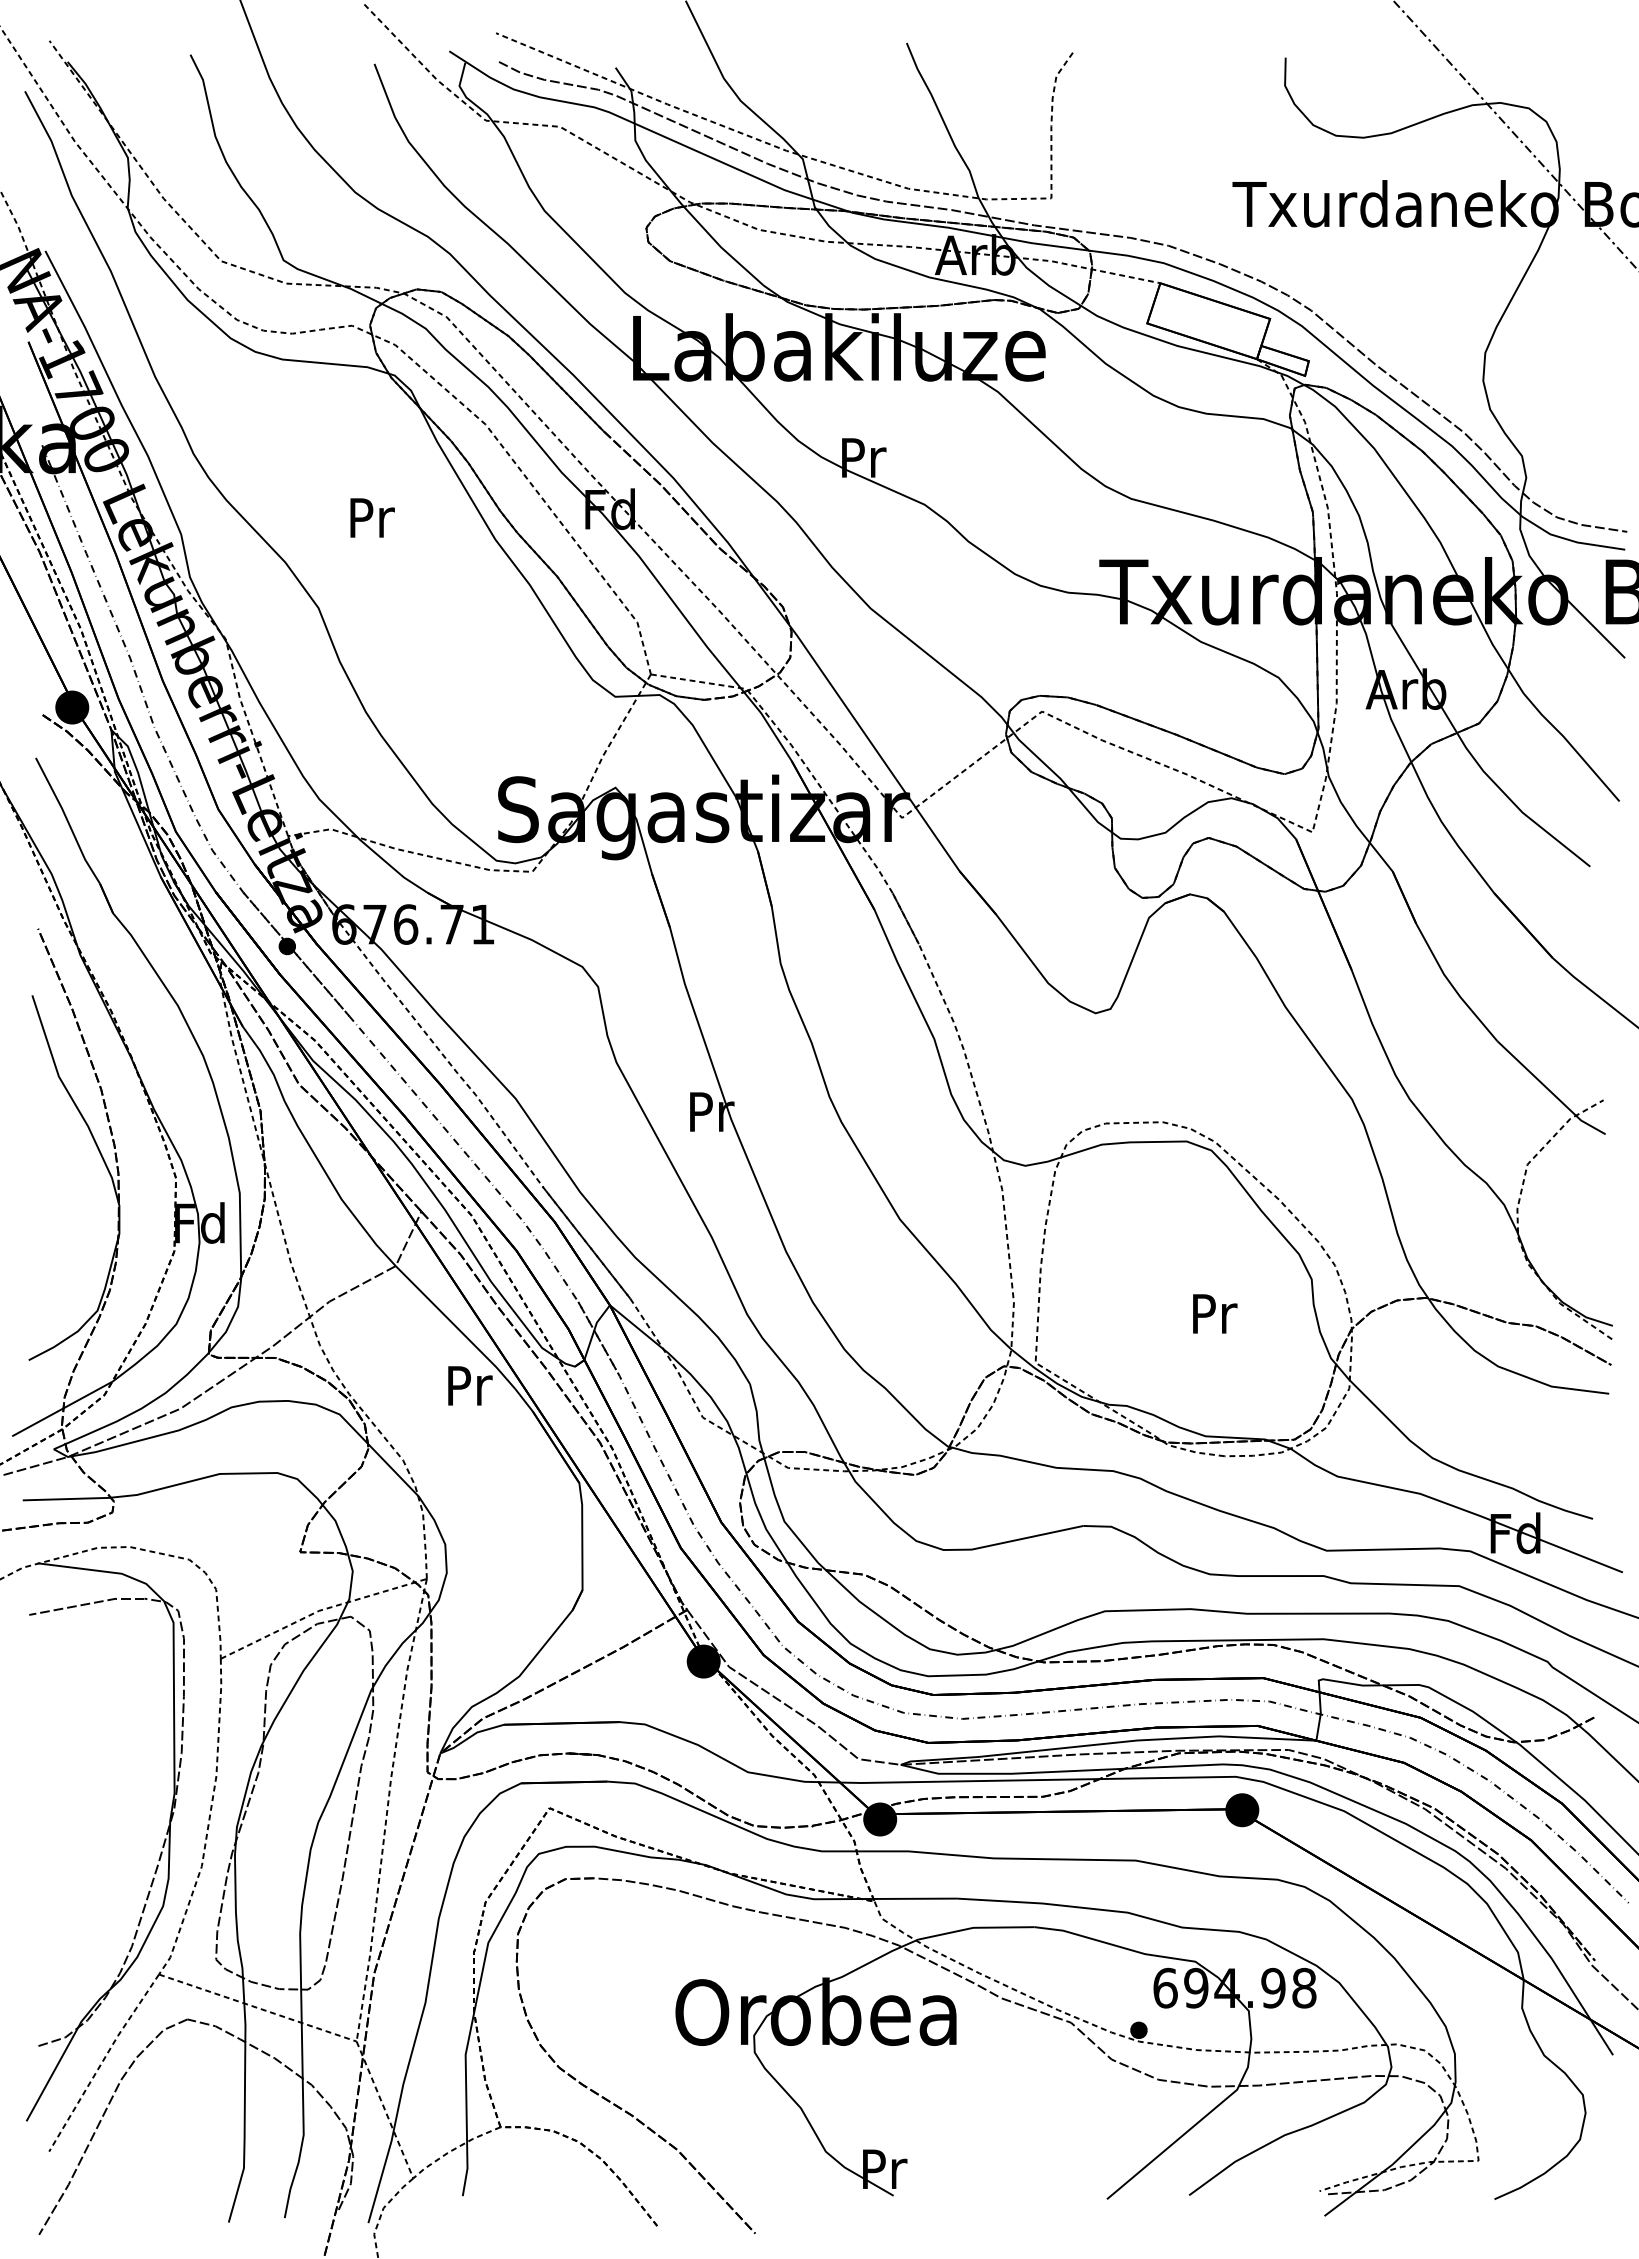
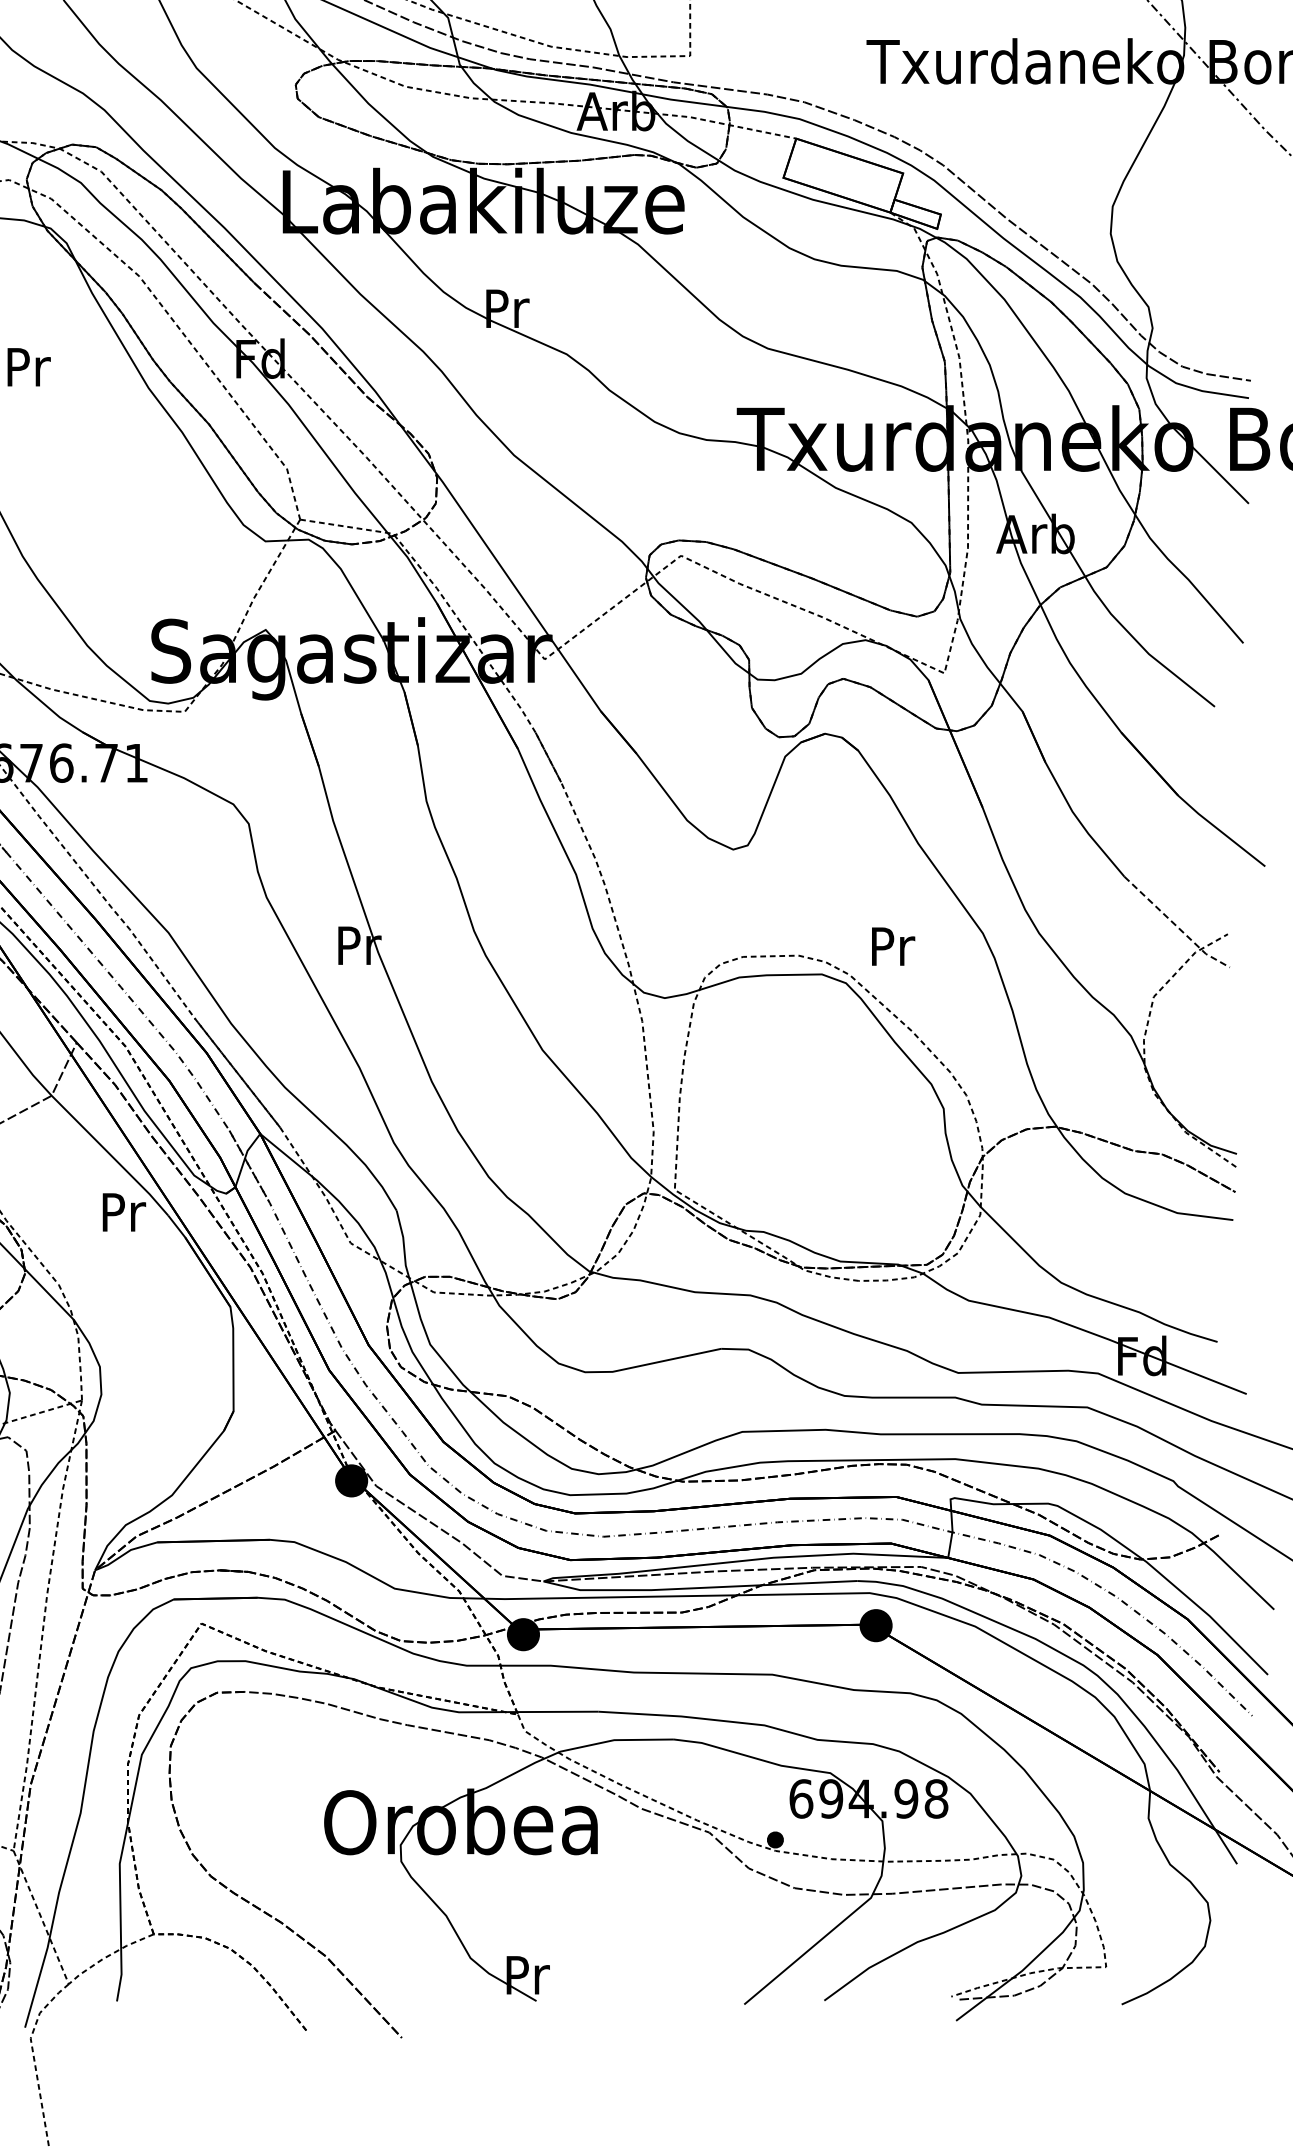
line: (1550, 1091) -> (1176, 925), solid -> dashed
text: (1215, 1313) -> (893, 946), moved

